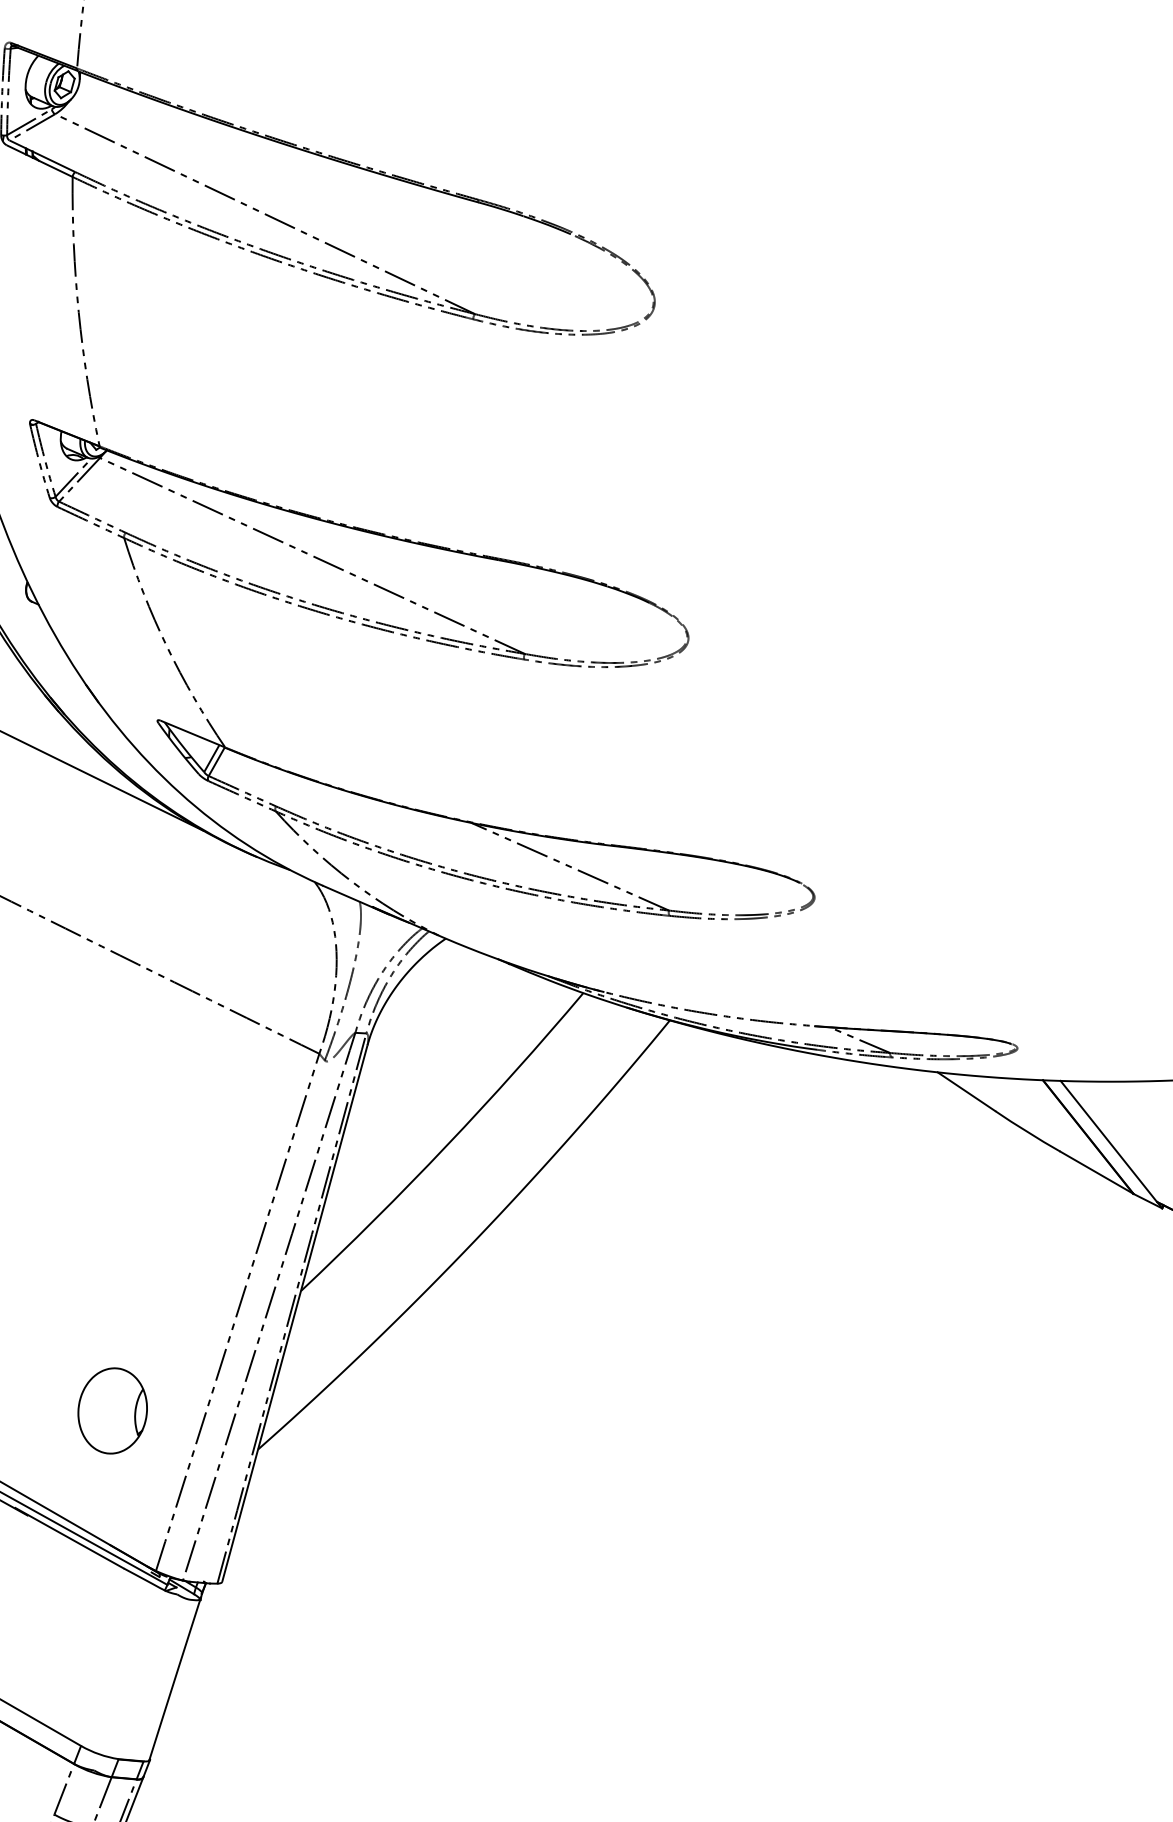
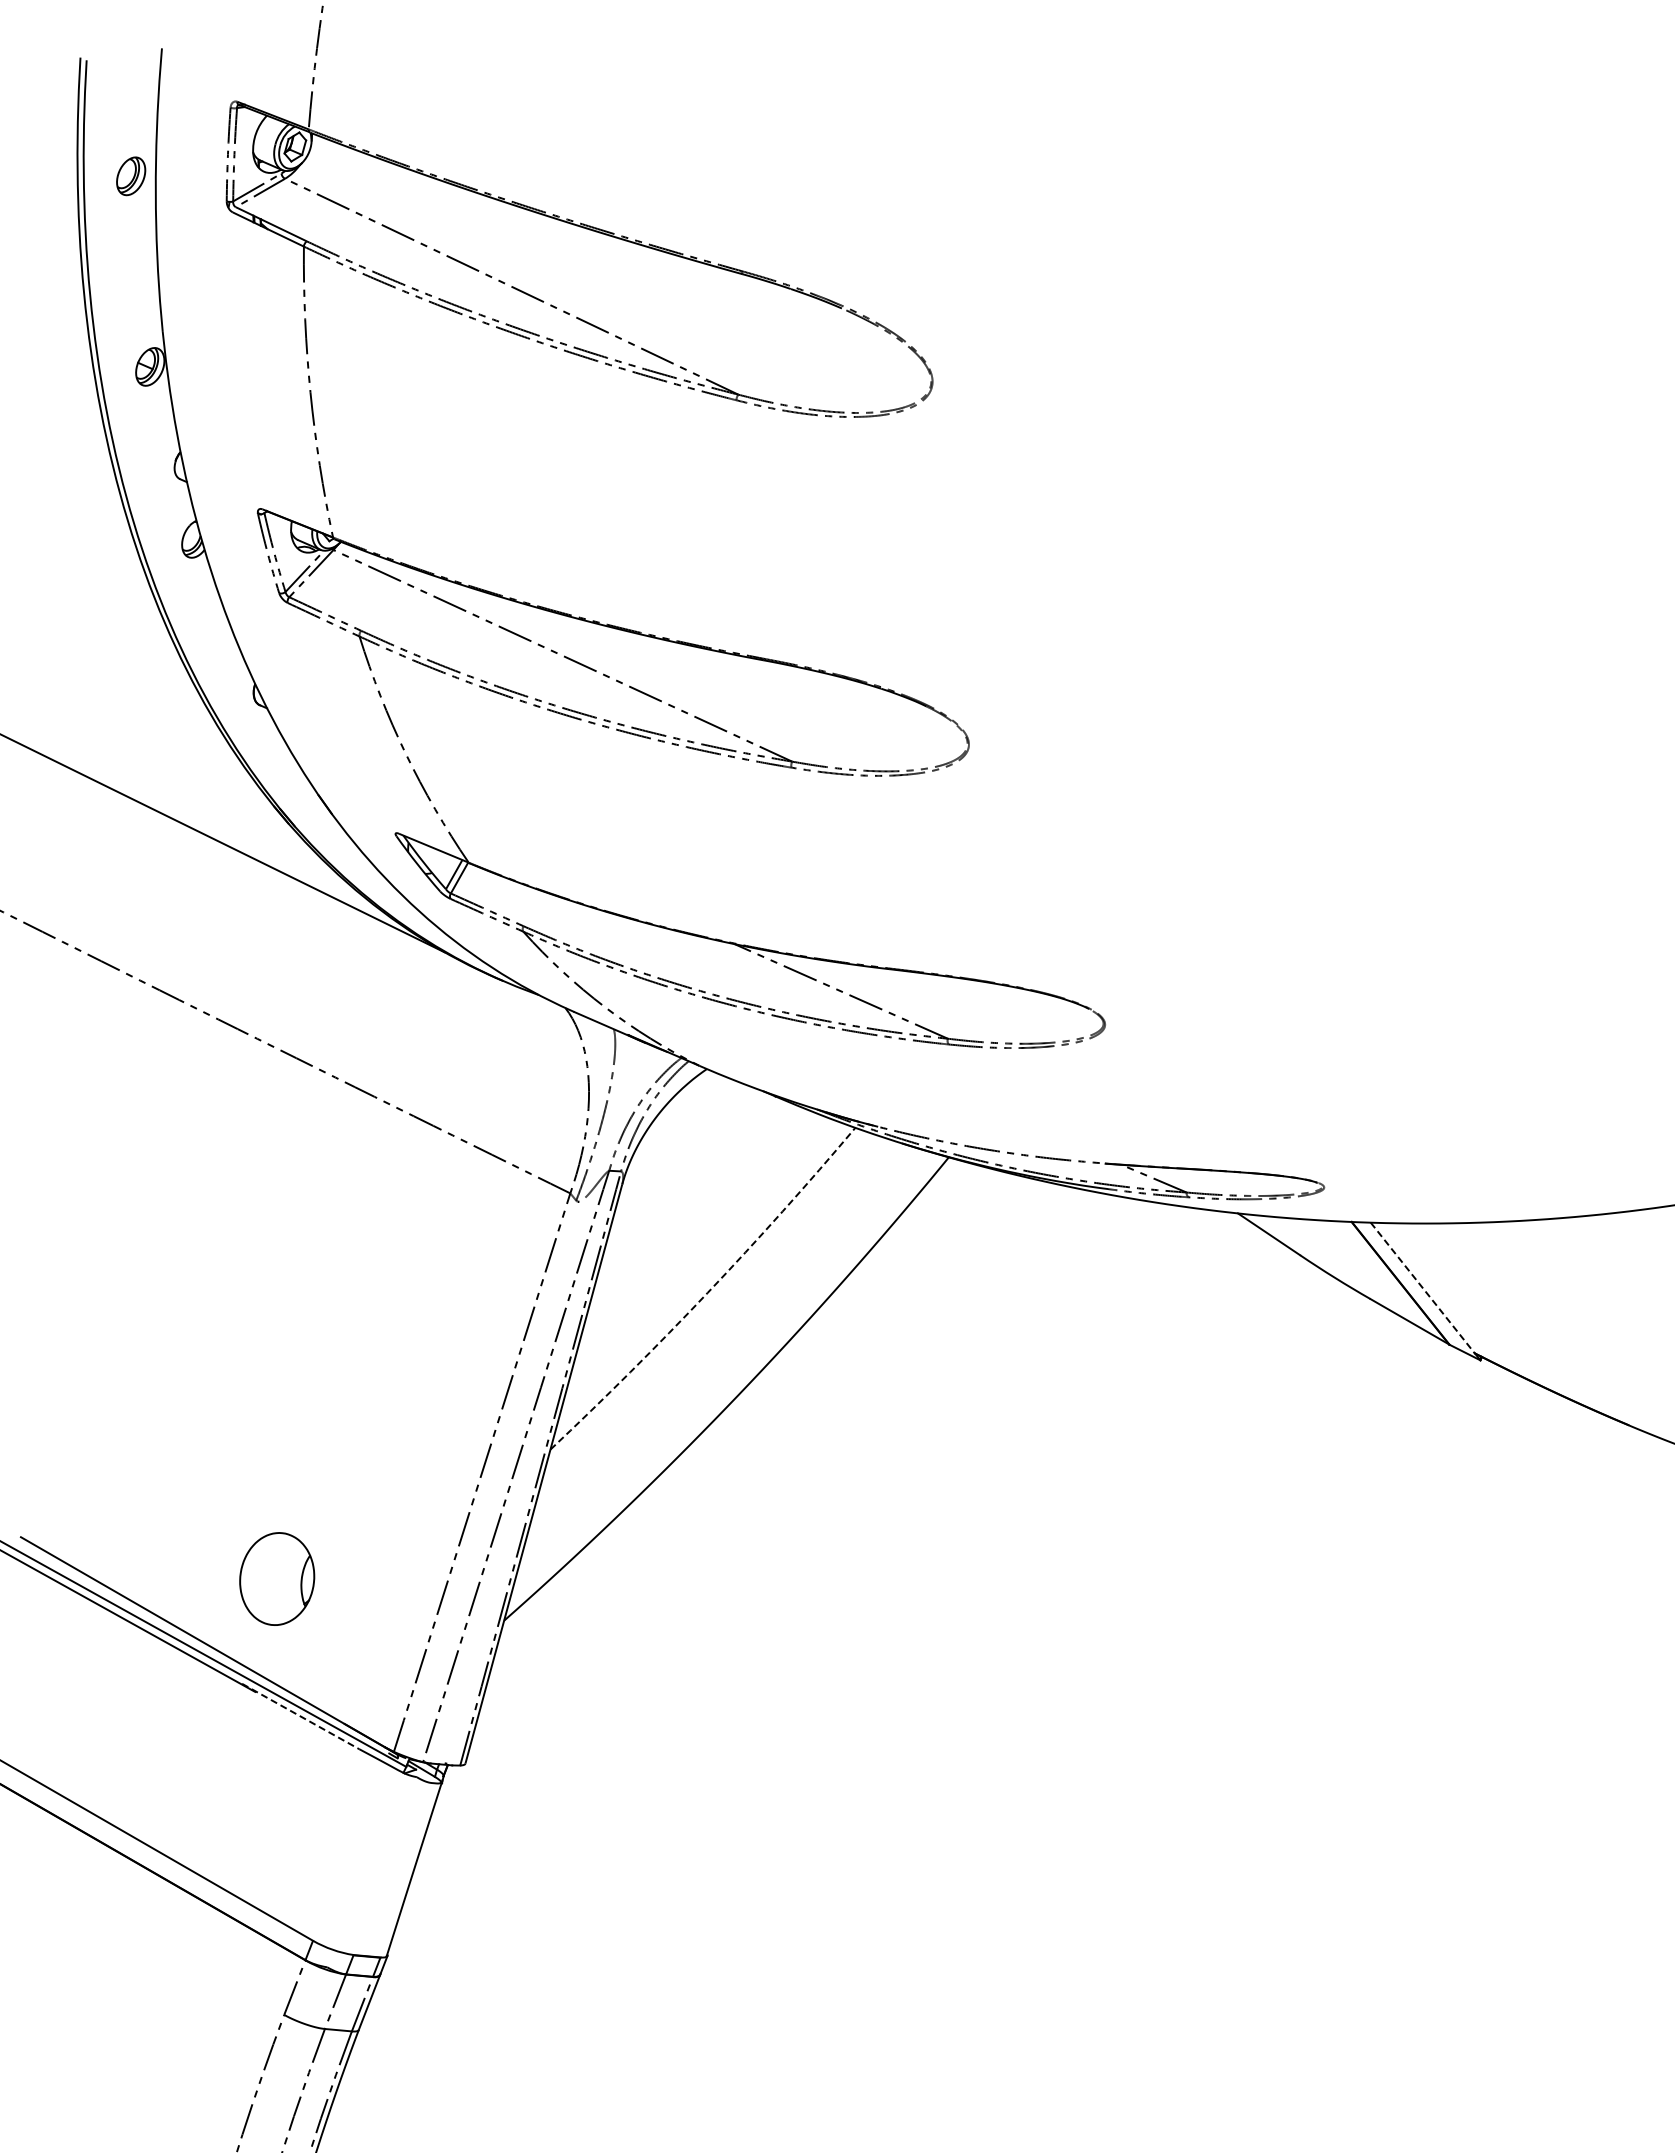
line: (1109, 1141) -> (1423, 1288), solid -> dashed
arc: (446, 1146) -> (707, 1293), solid -> dashed
part: (113, 1410) -> (277, 1578), moved
line: (70, 1538) -> (301, 1716), solid -> dashed

